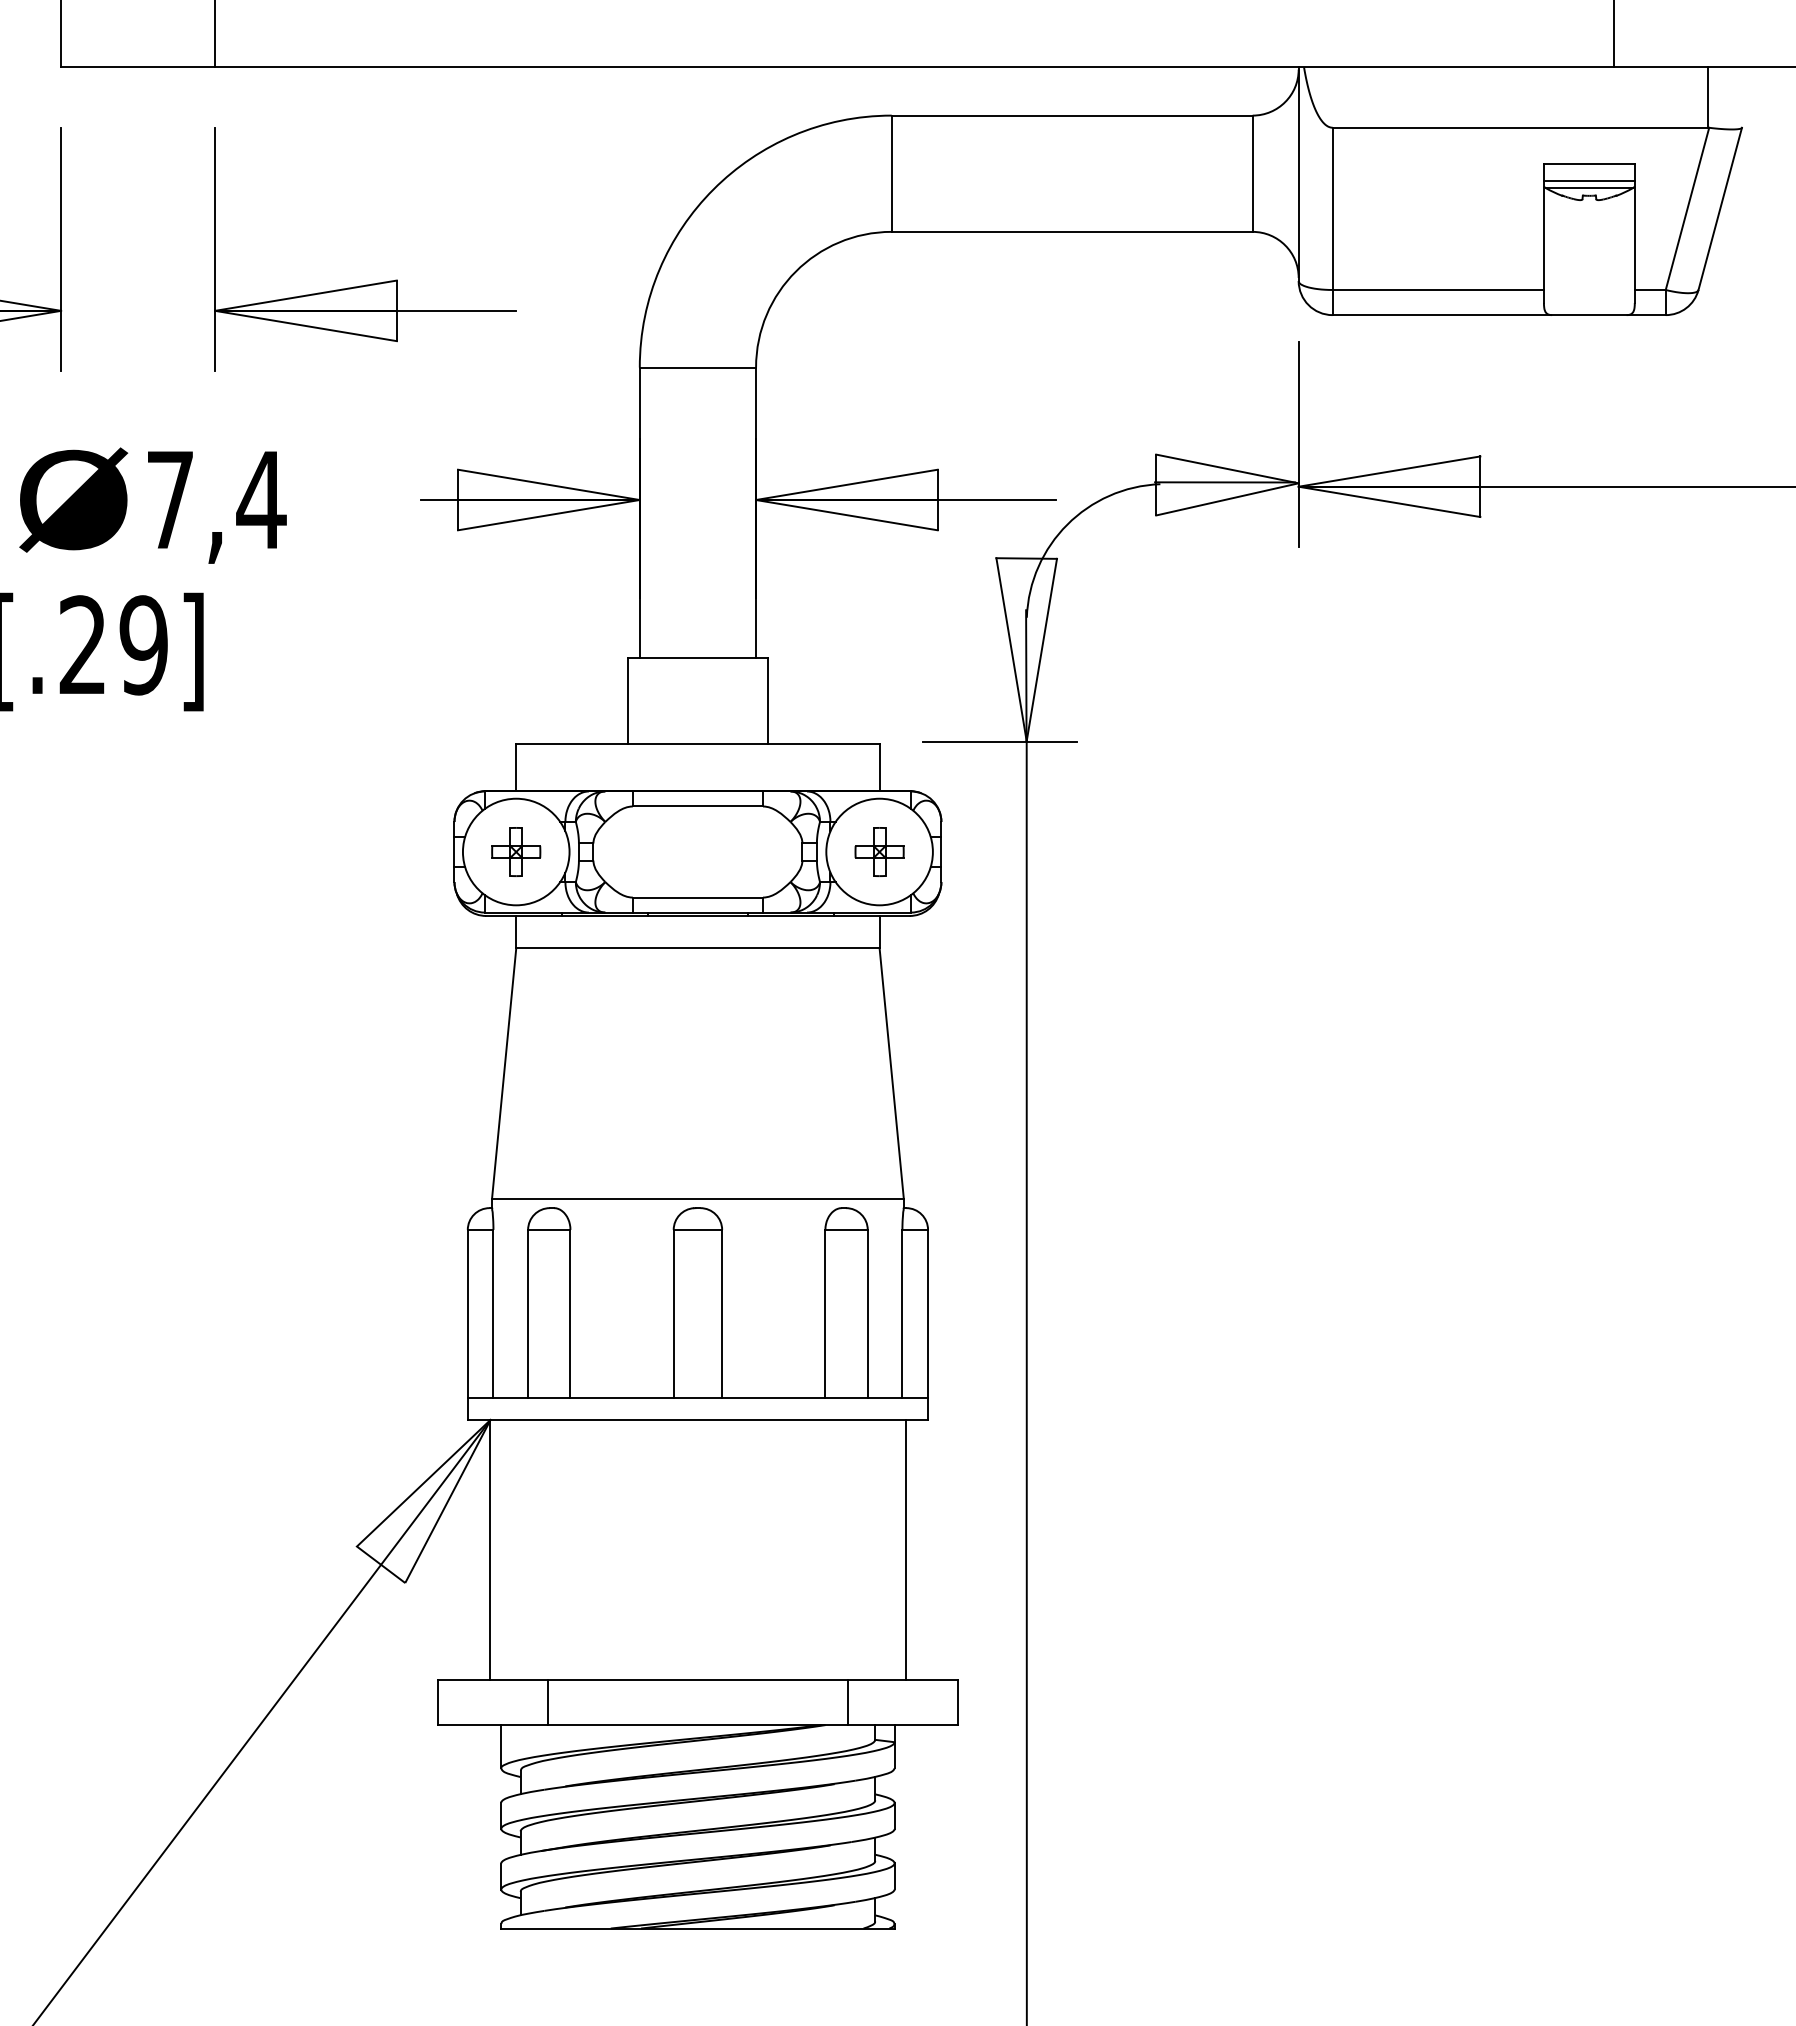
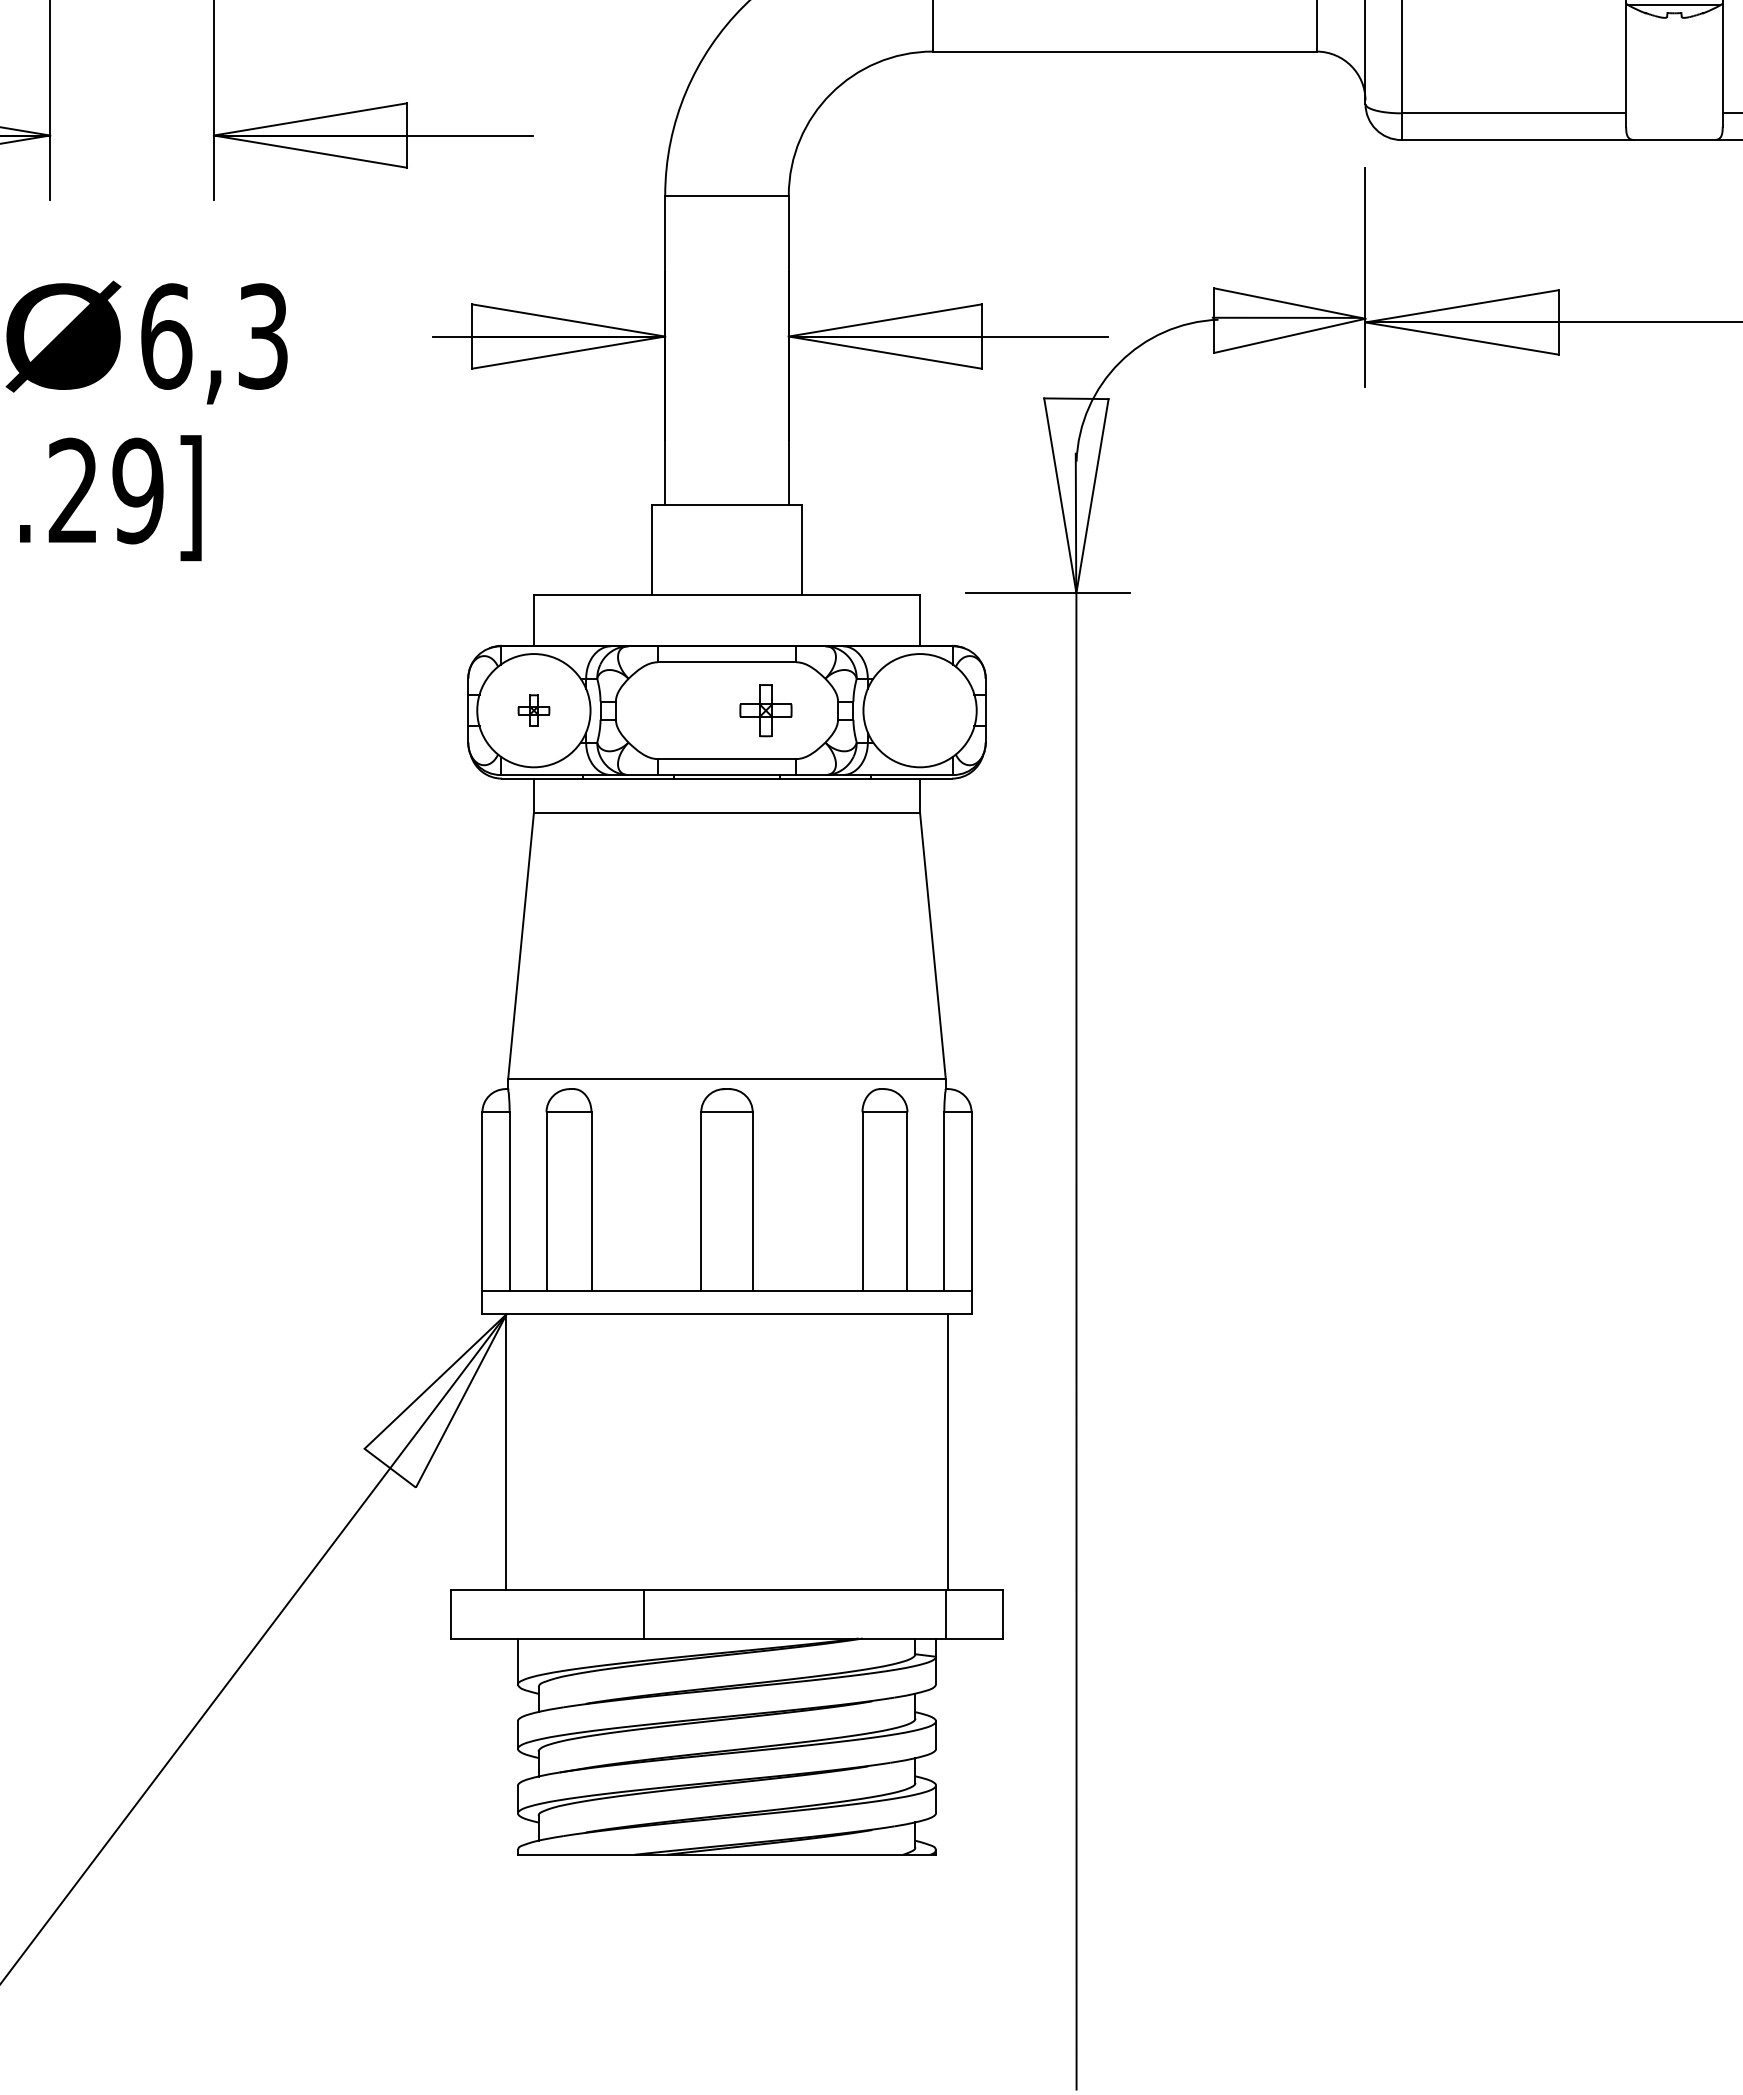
text: (216, 499) -> (215, 336), 7,4 -> 6,3
part: (516, 851) -> (534, 710), size x0.6
part: (879, 851) -> (765, 710), moved
line: (547, 1702) -> (643, 1614), moved
line: (848, 1702) -> (946, 1614), moved

